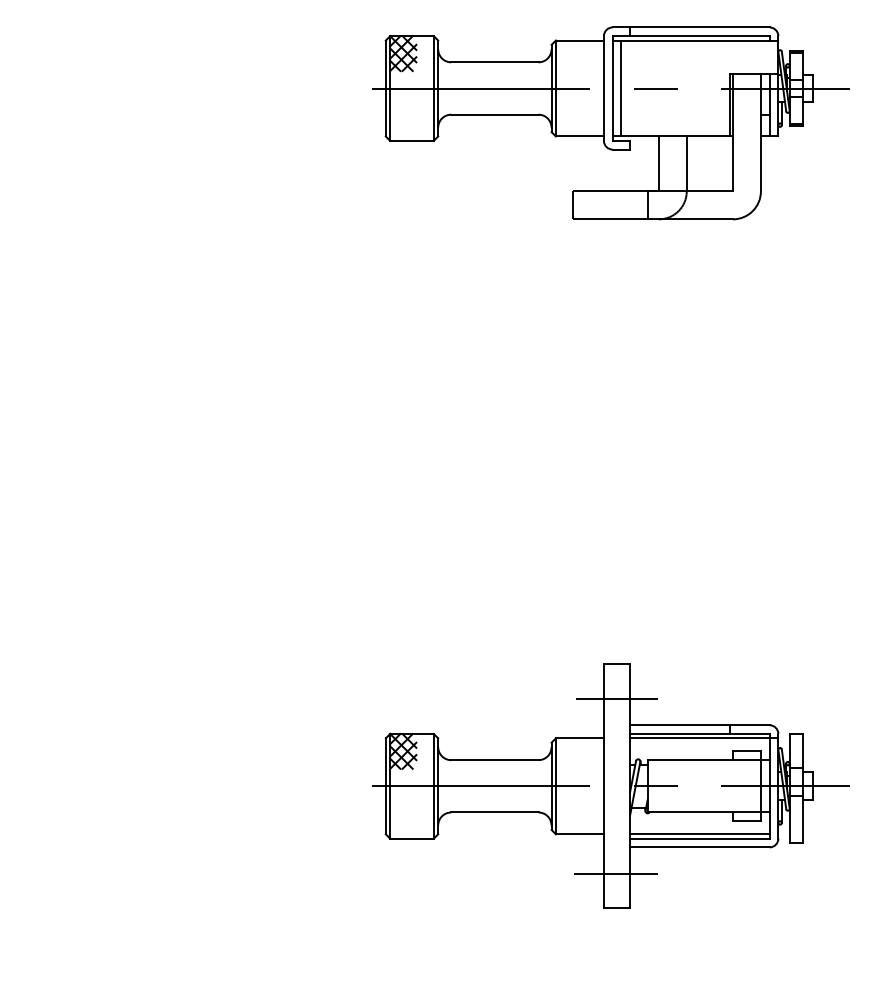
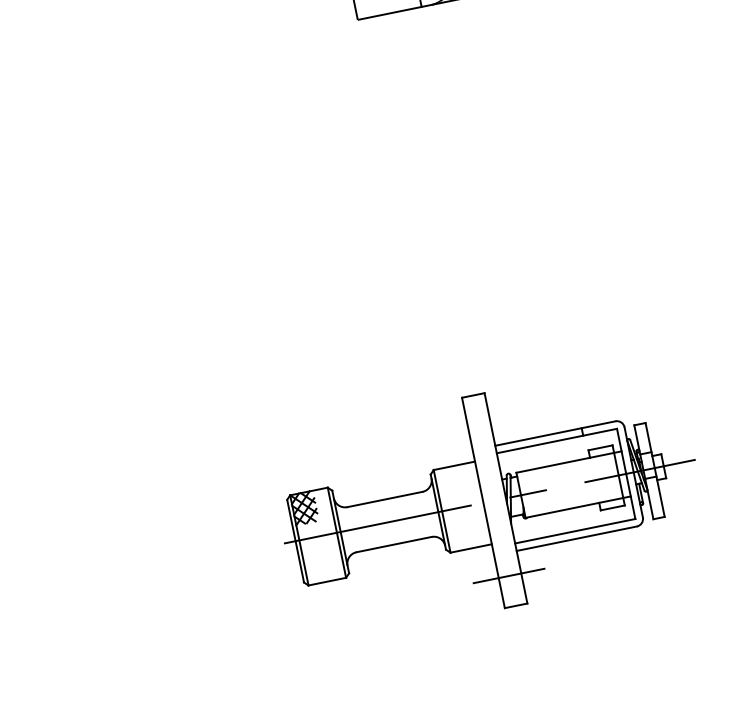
line: (617, 699) -> (479, 425), removed
line: (704, 738) -> (561, 444), removed
line: (699, 834) -> (574, 527), removed

